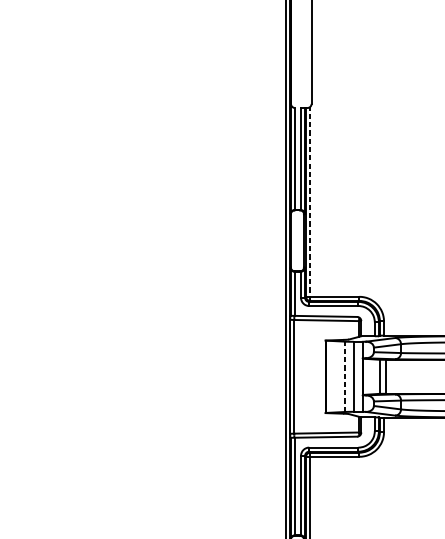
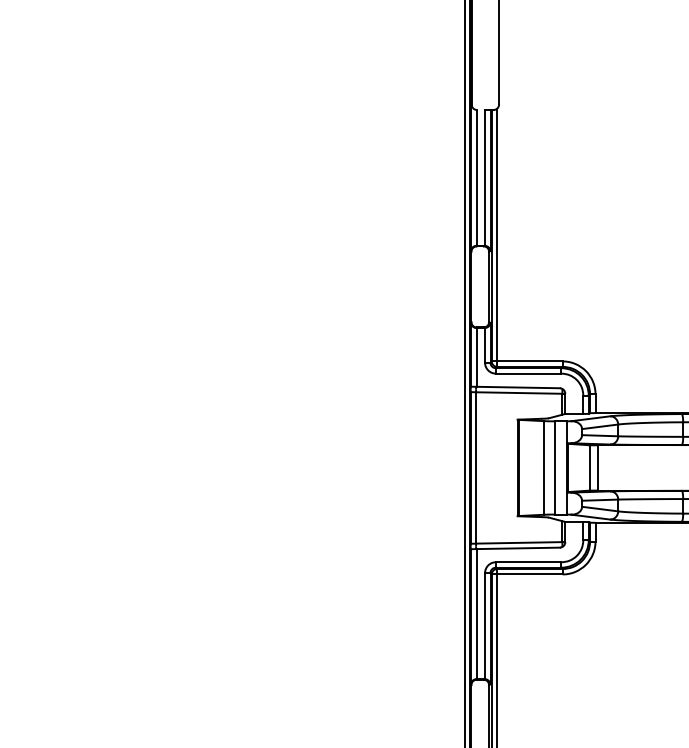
line: (310, 203) -> (497, 237), dashed -> solid
line: (344, 376) -> (543, 467), dashed -> solid

